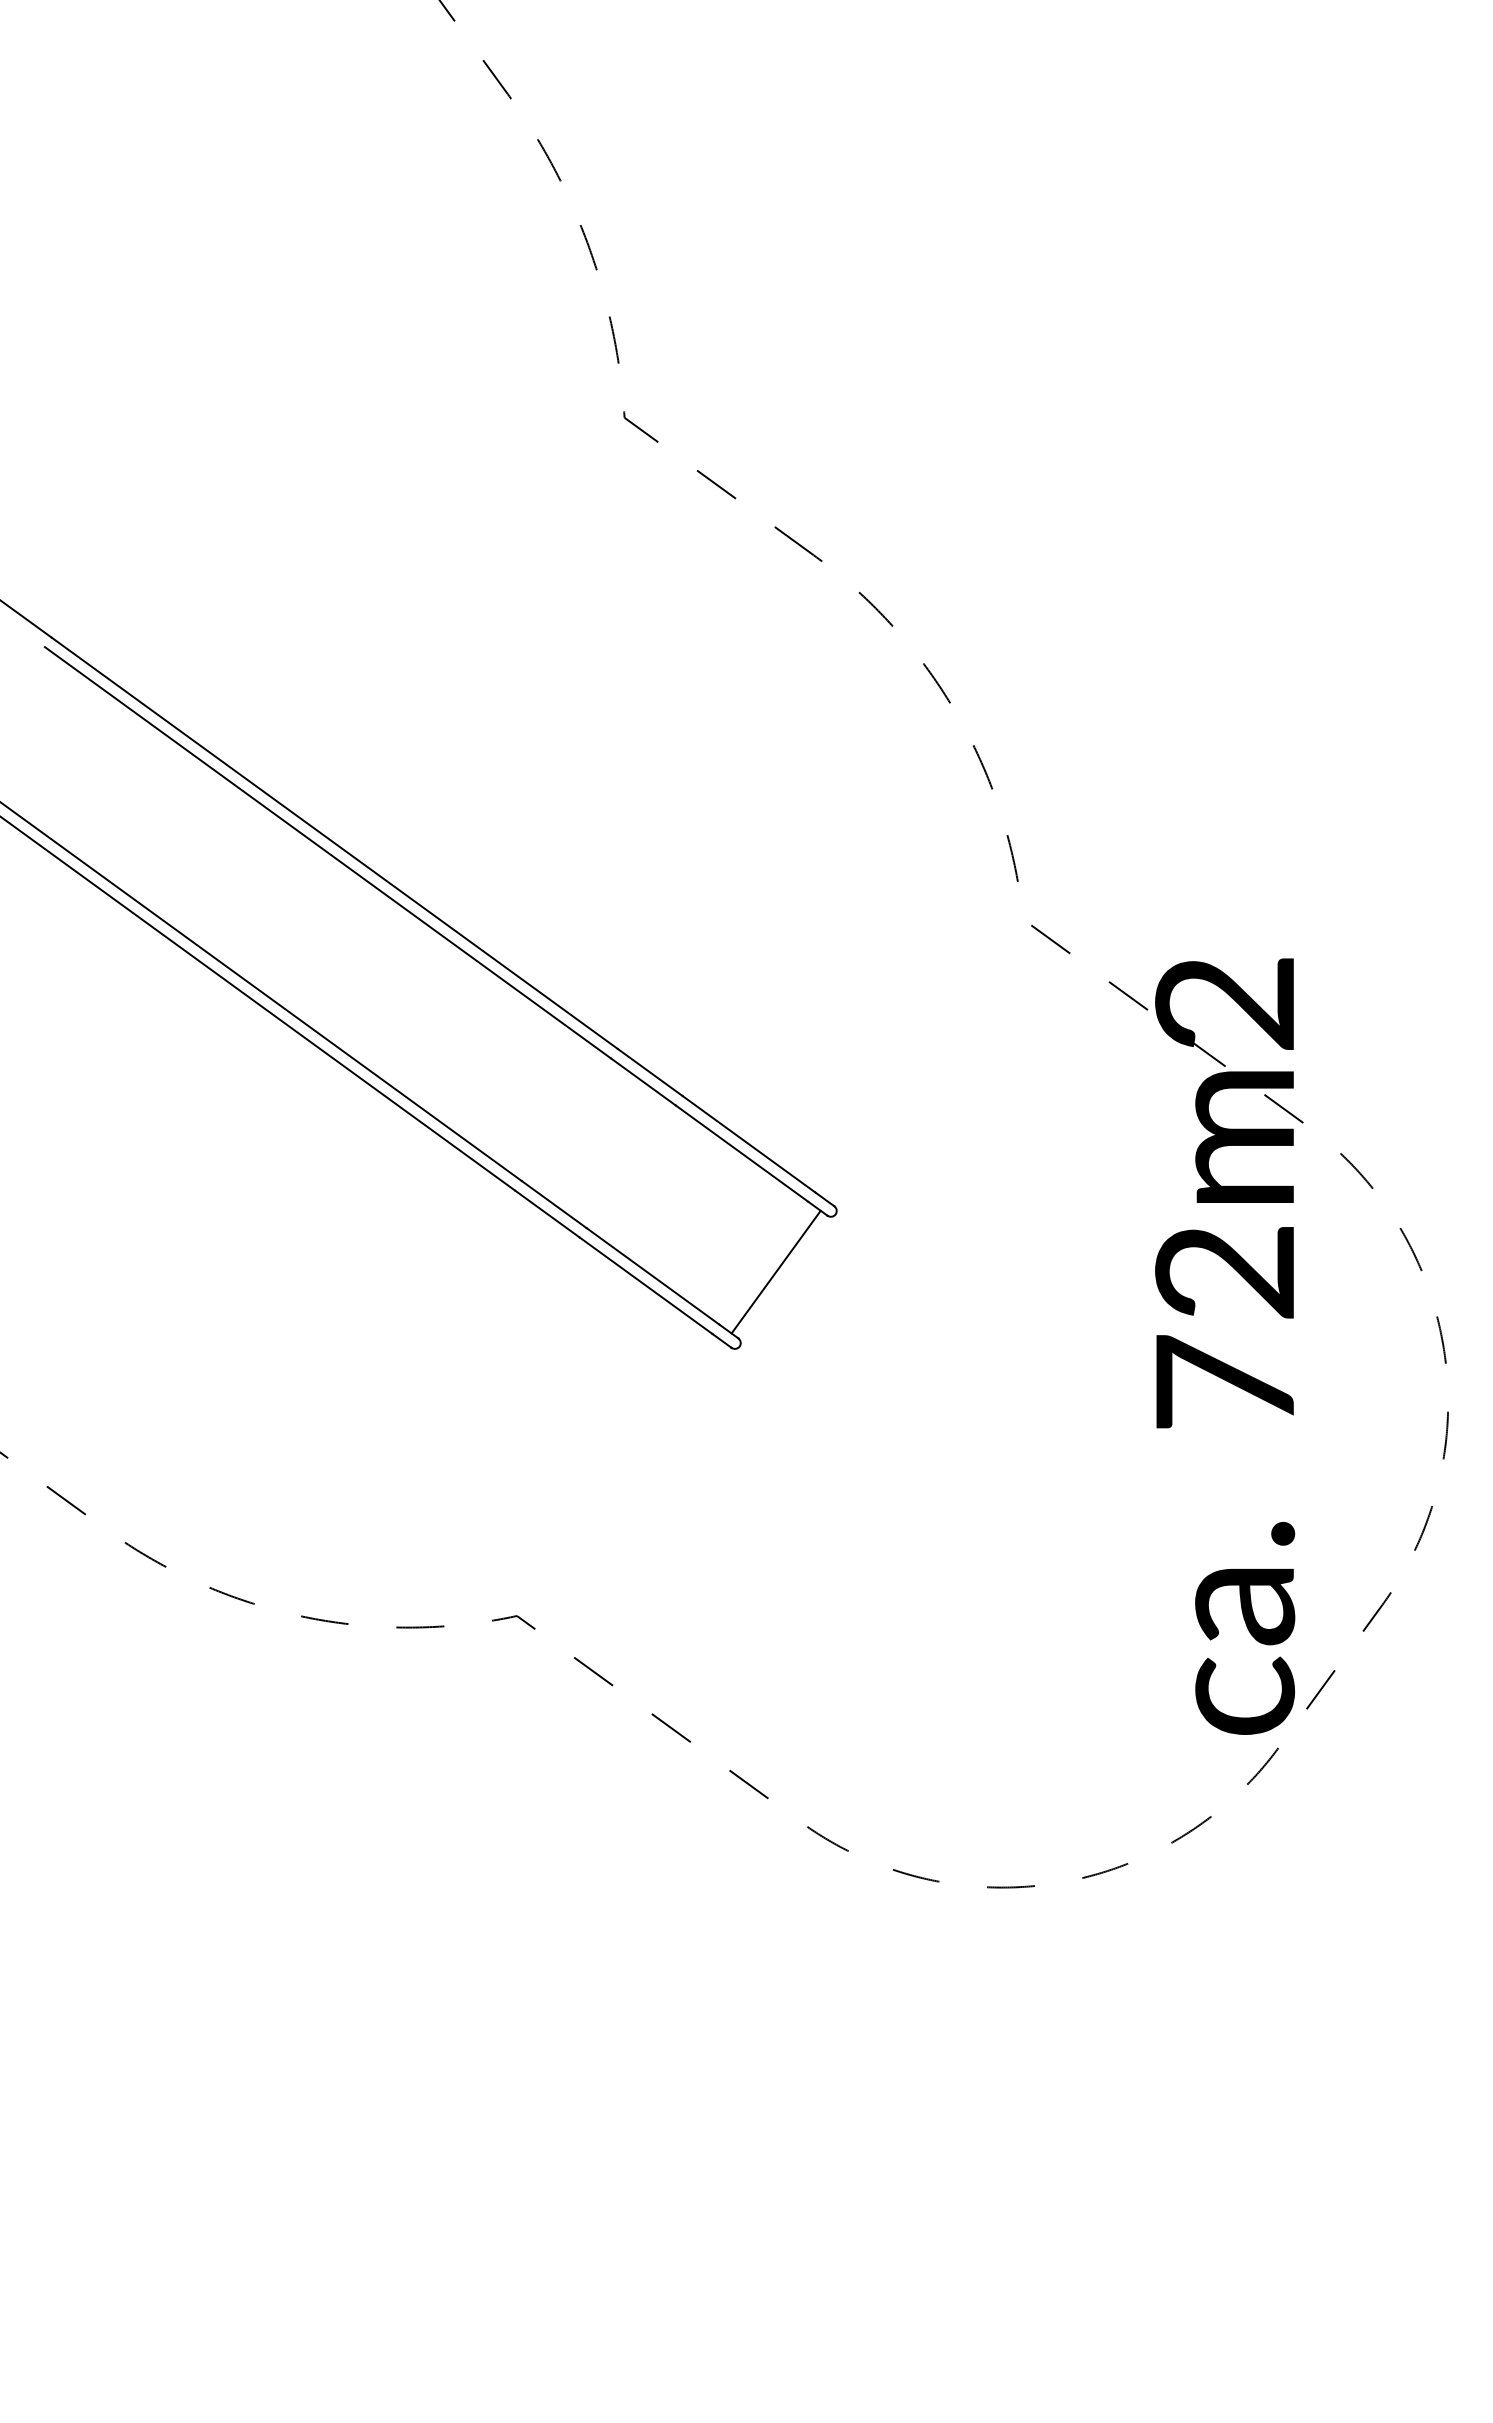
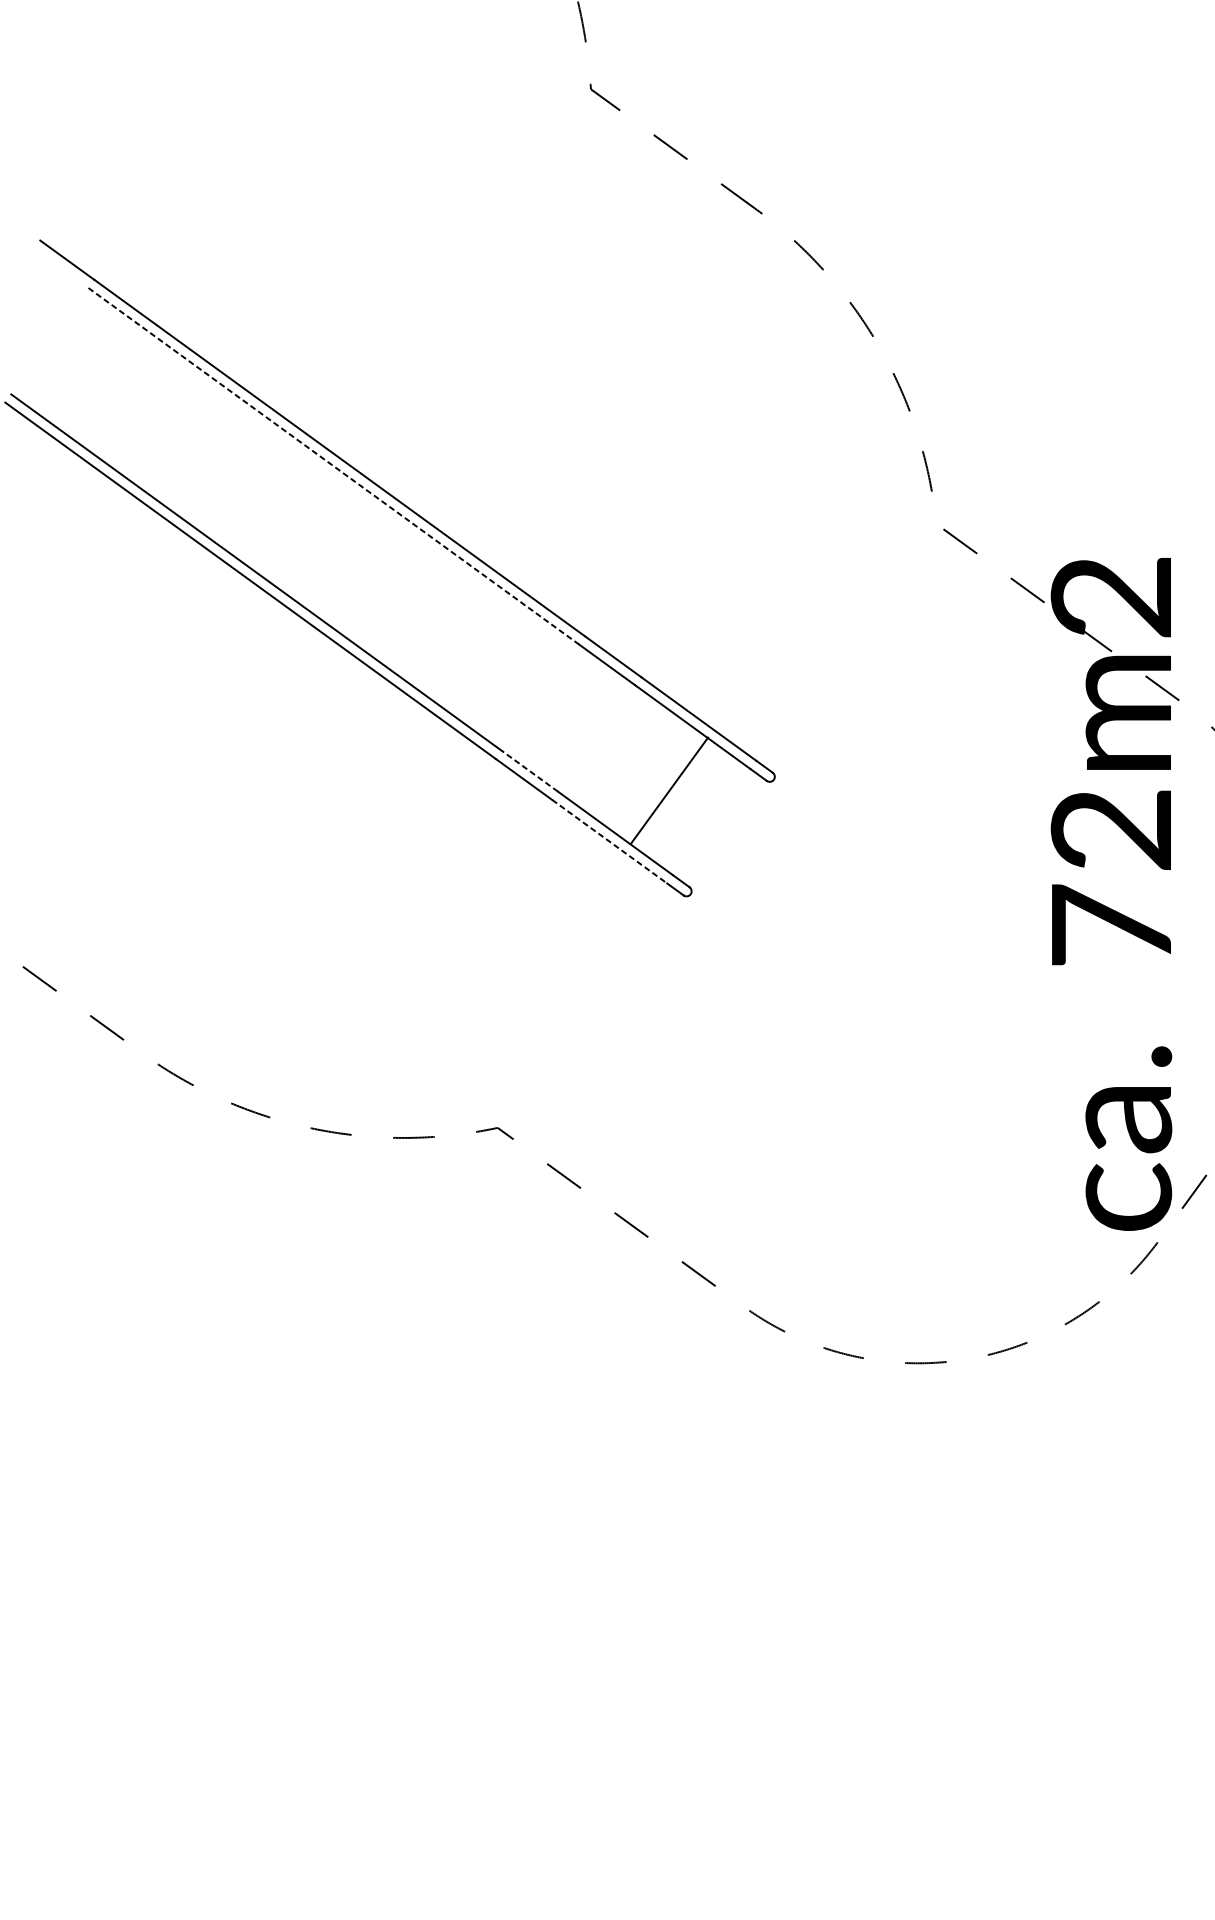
line: (327, 852) -> (333, 466), solid -> dashed
line: (553, 1204) -> (529, 771), solid -> dashed
line: (775, 1271) -> (668, 790), moved
line: (646, 1286) -> (609, 842), solid -> dashed

